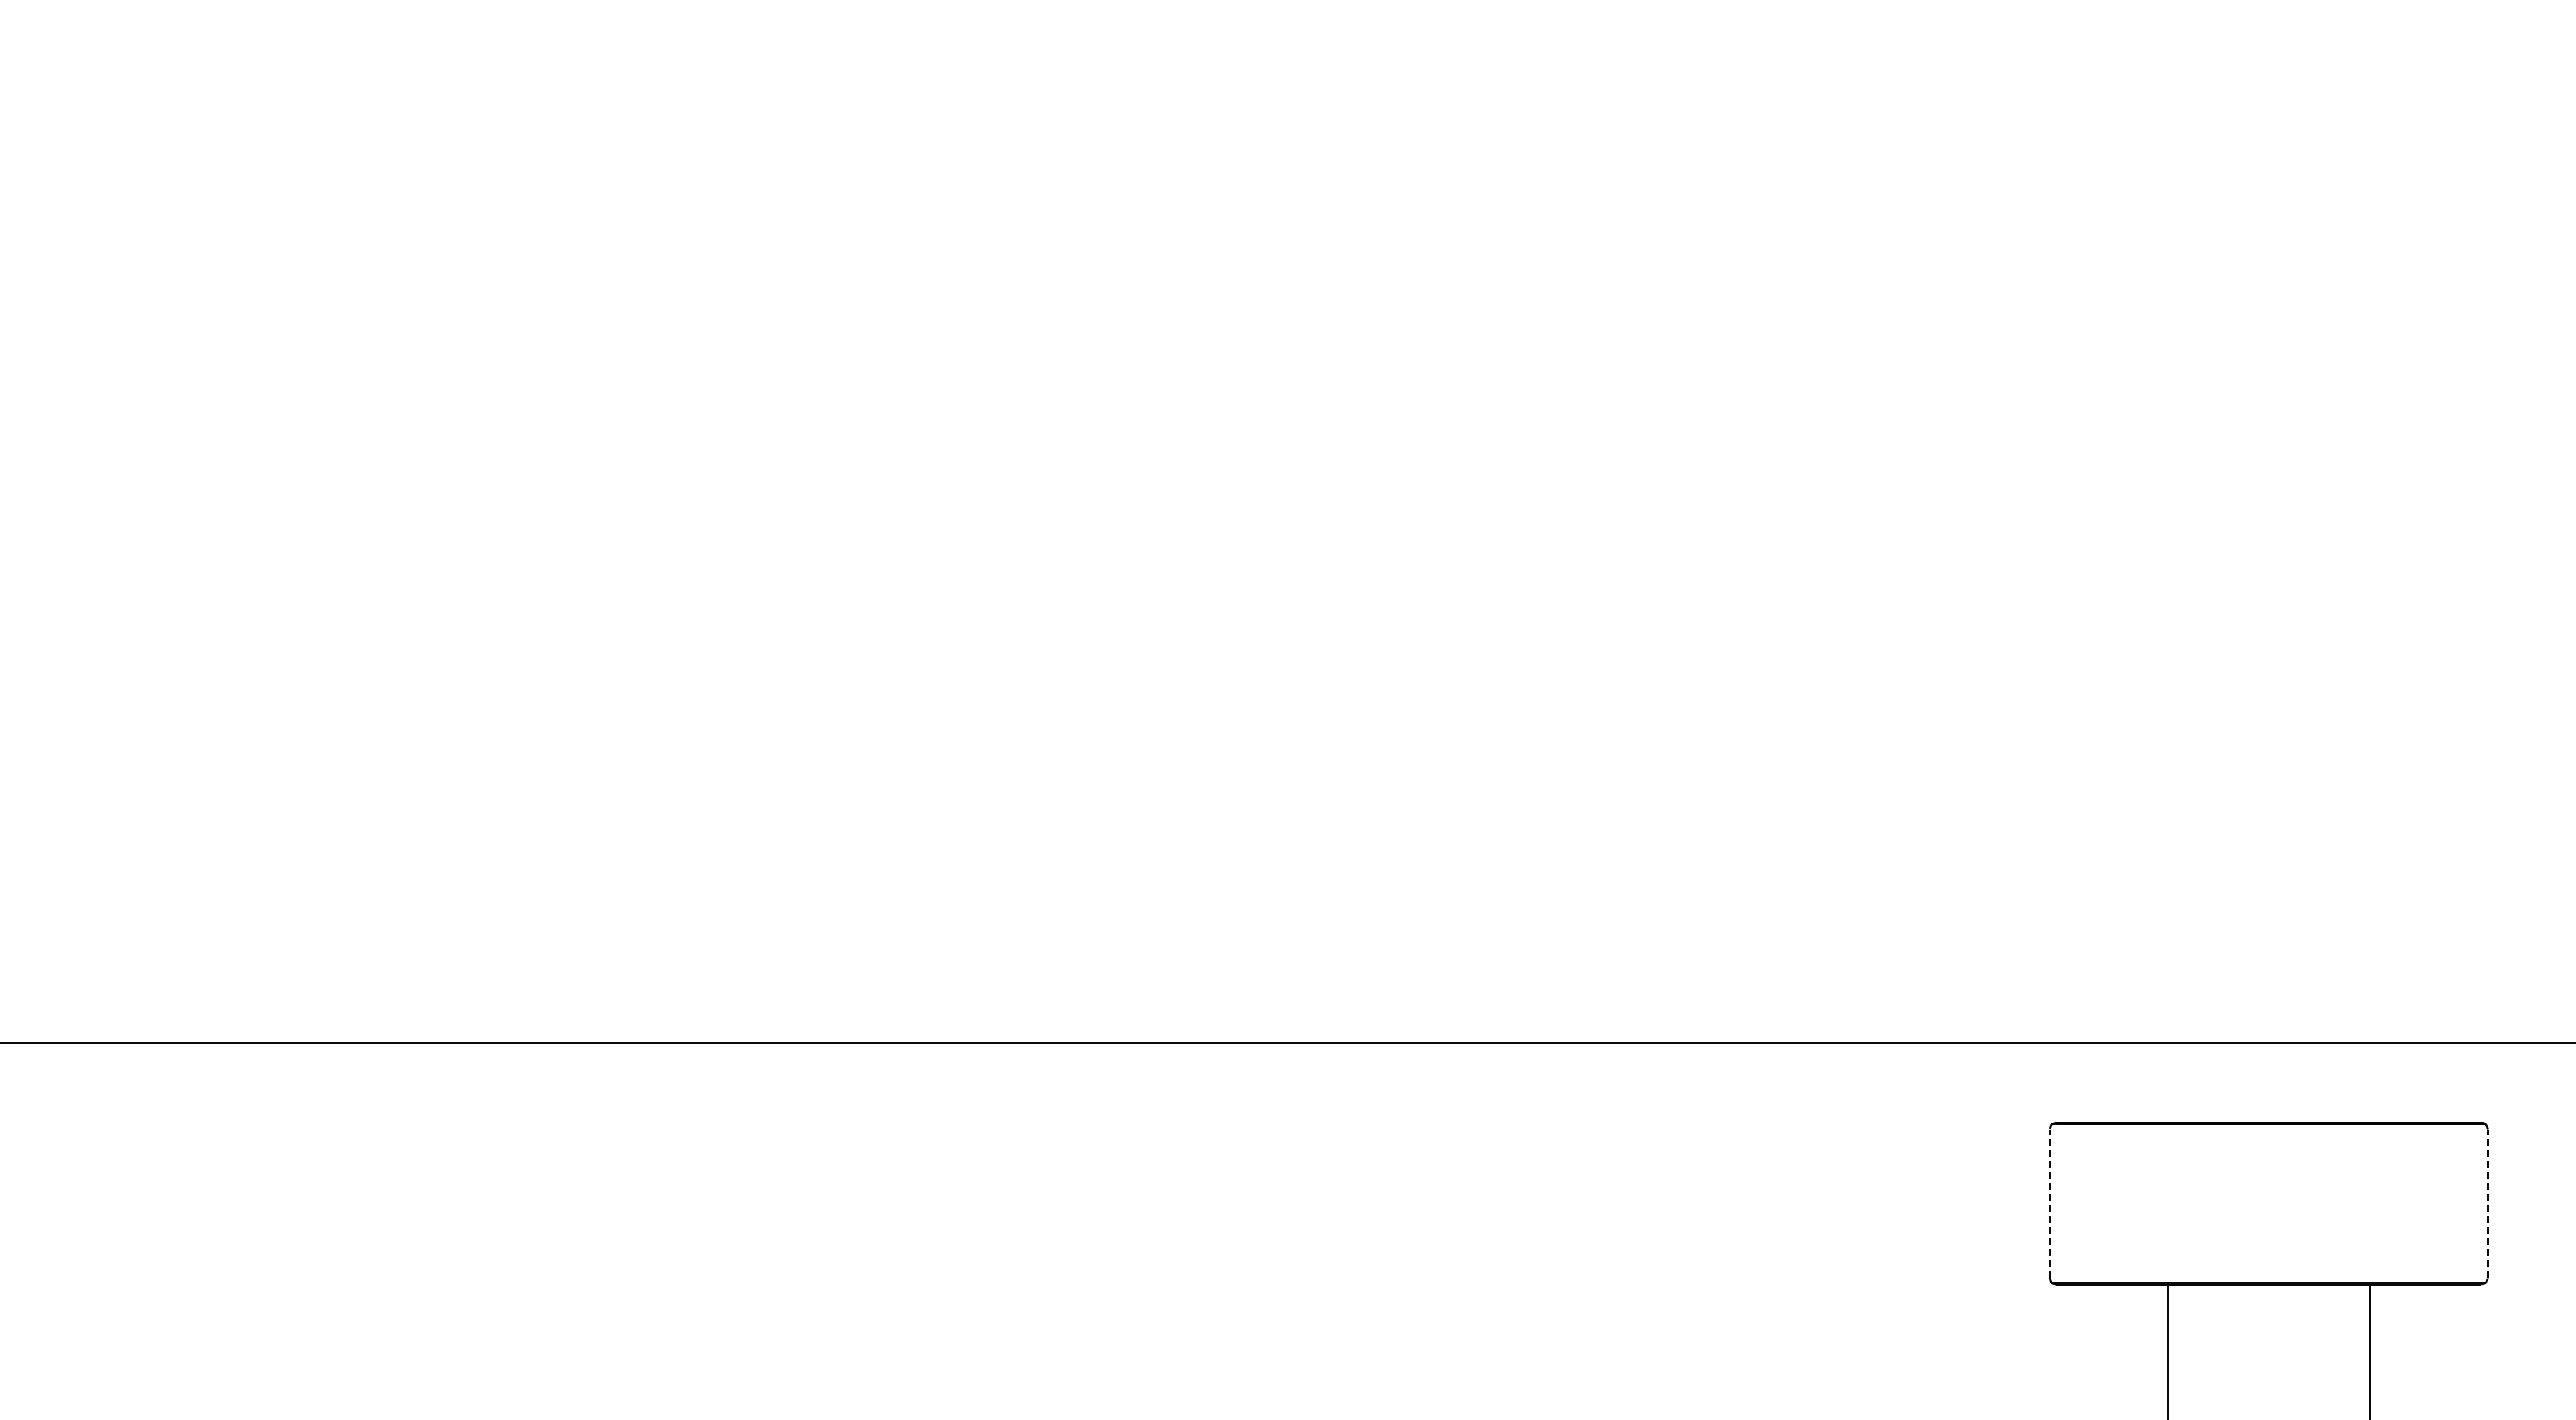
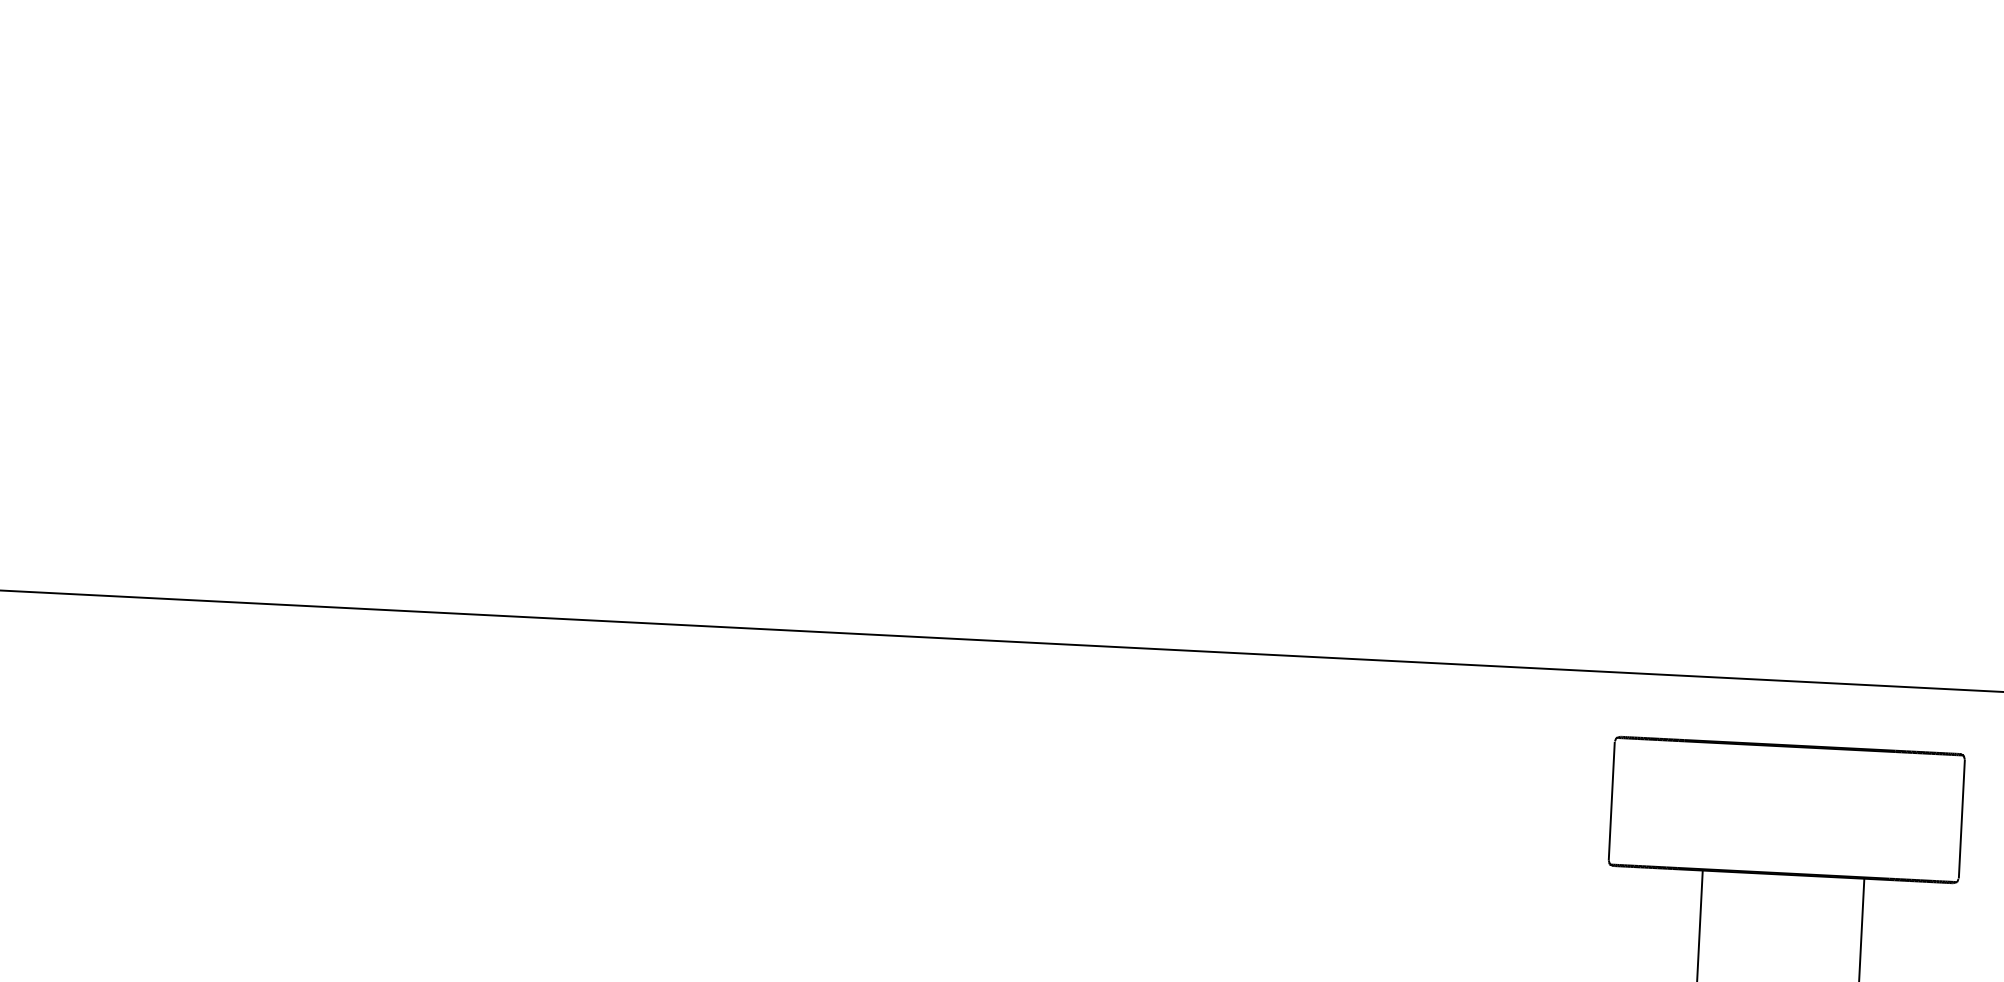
line: (2049, 1203) -> (1611, 801), dashed -> solid
line: (2487, 1203) -> (1961, 818), dashed -> solid

